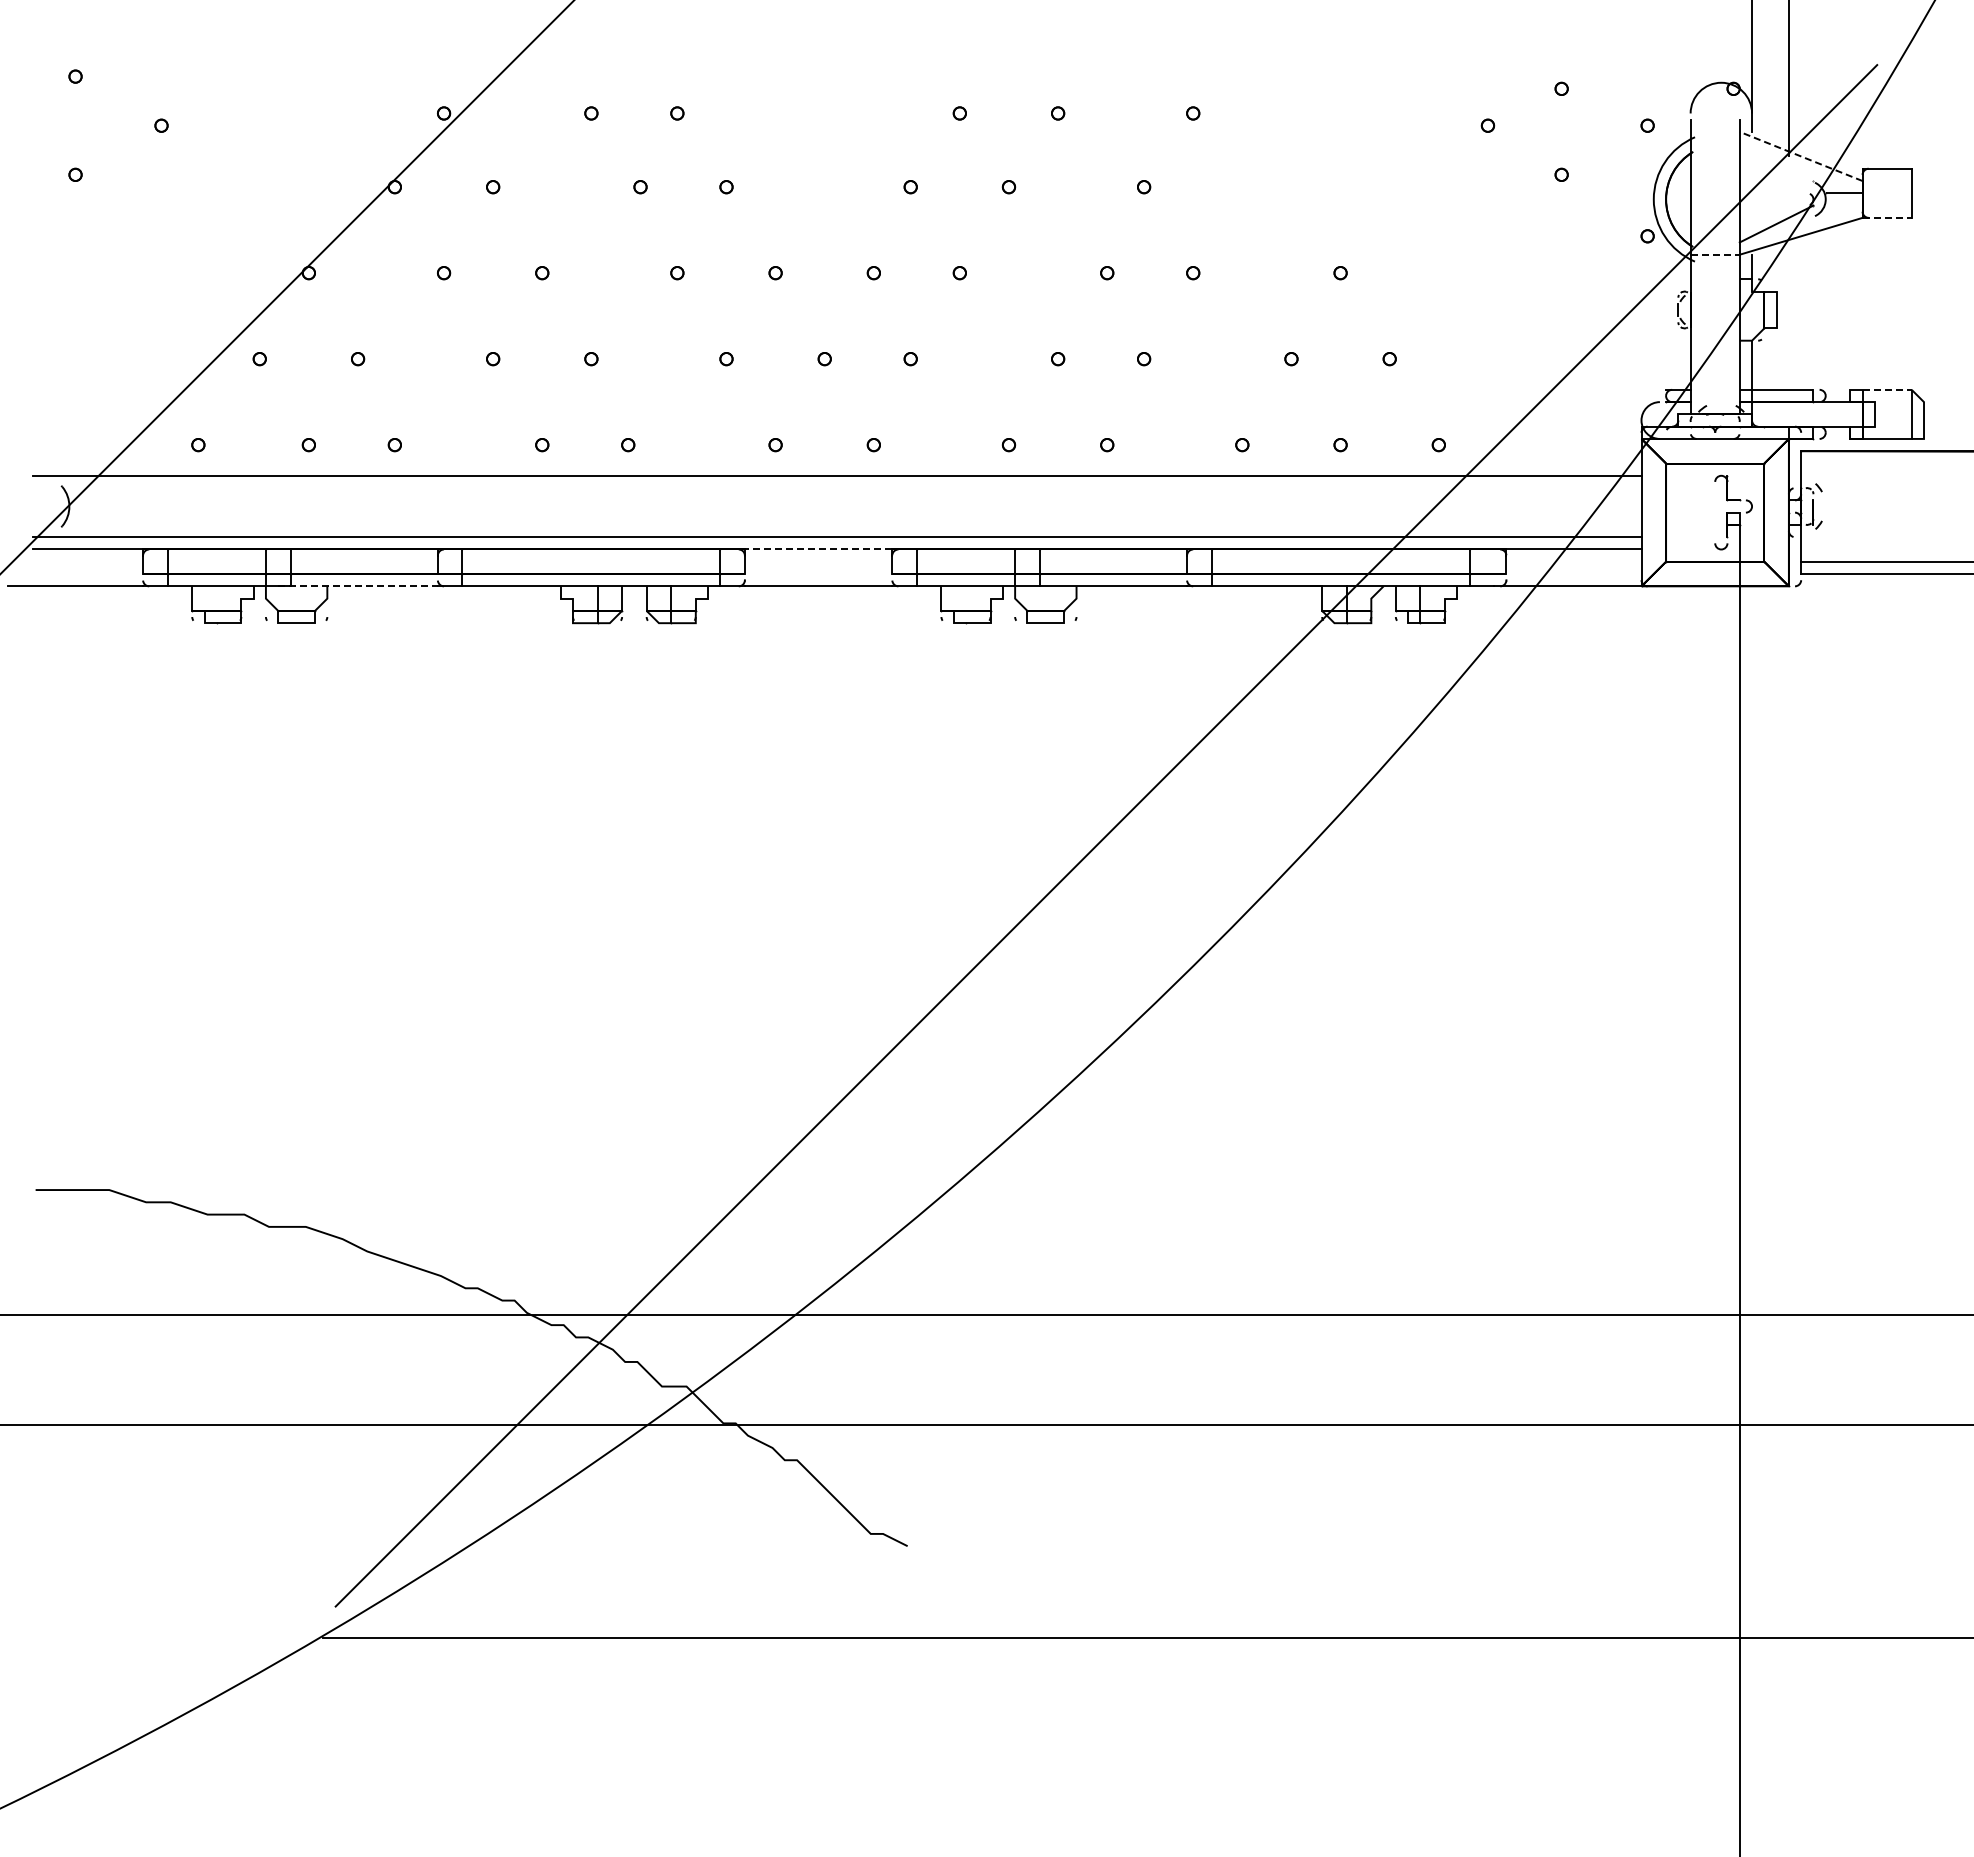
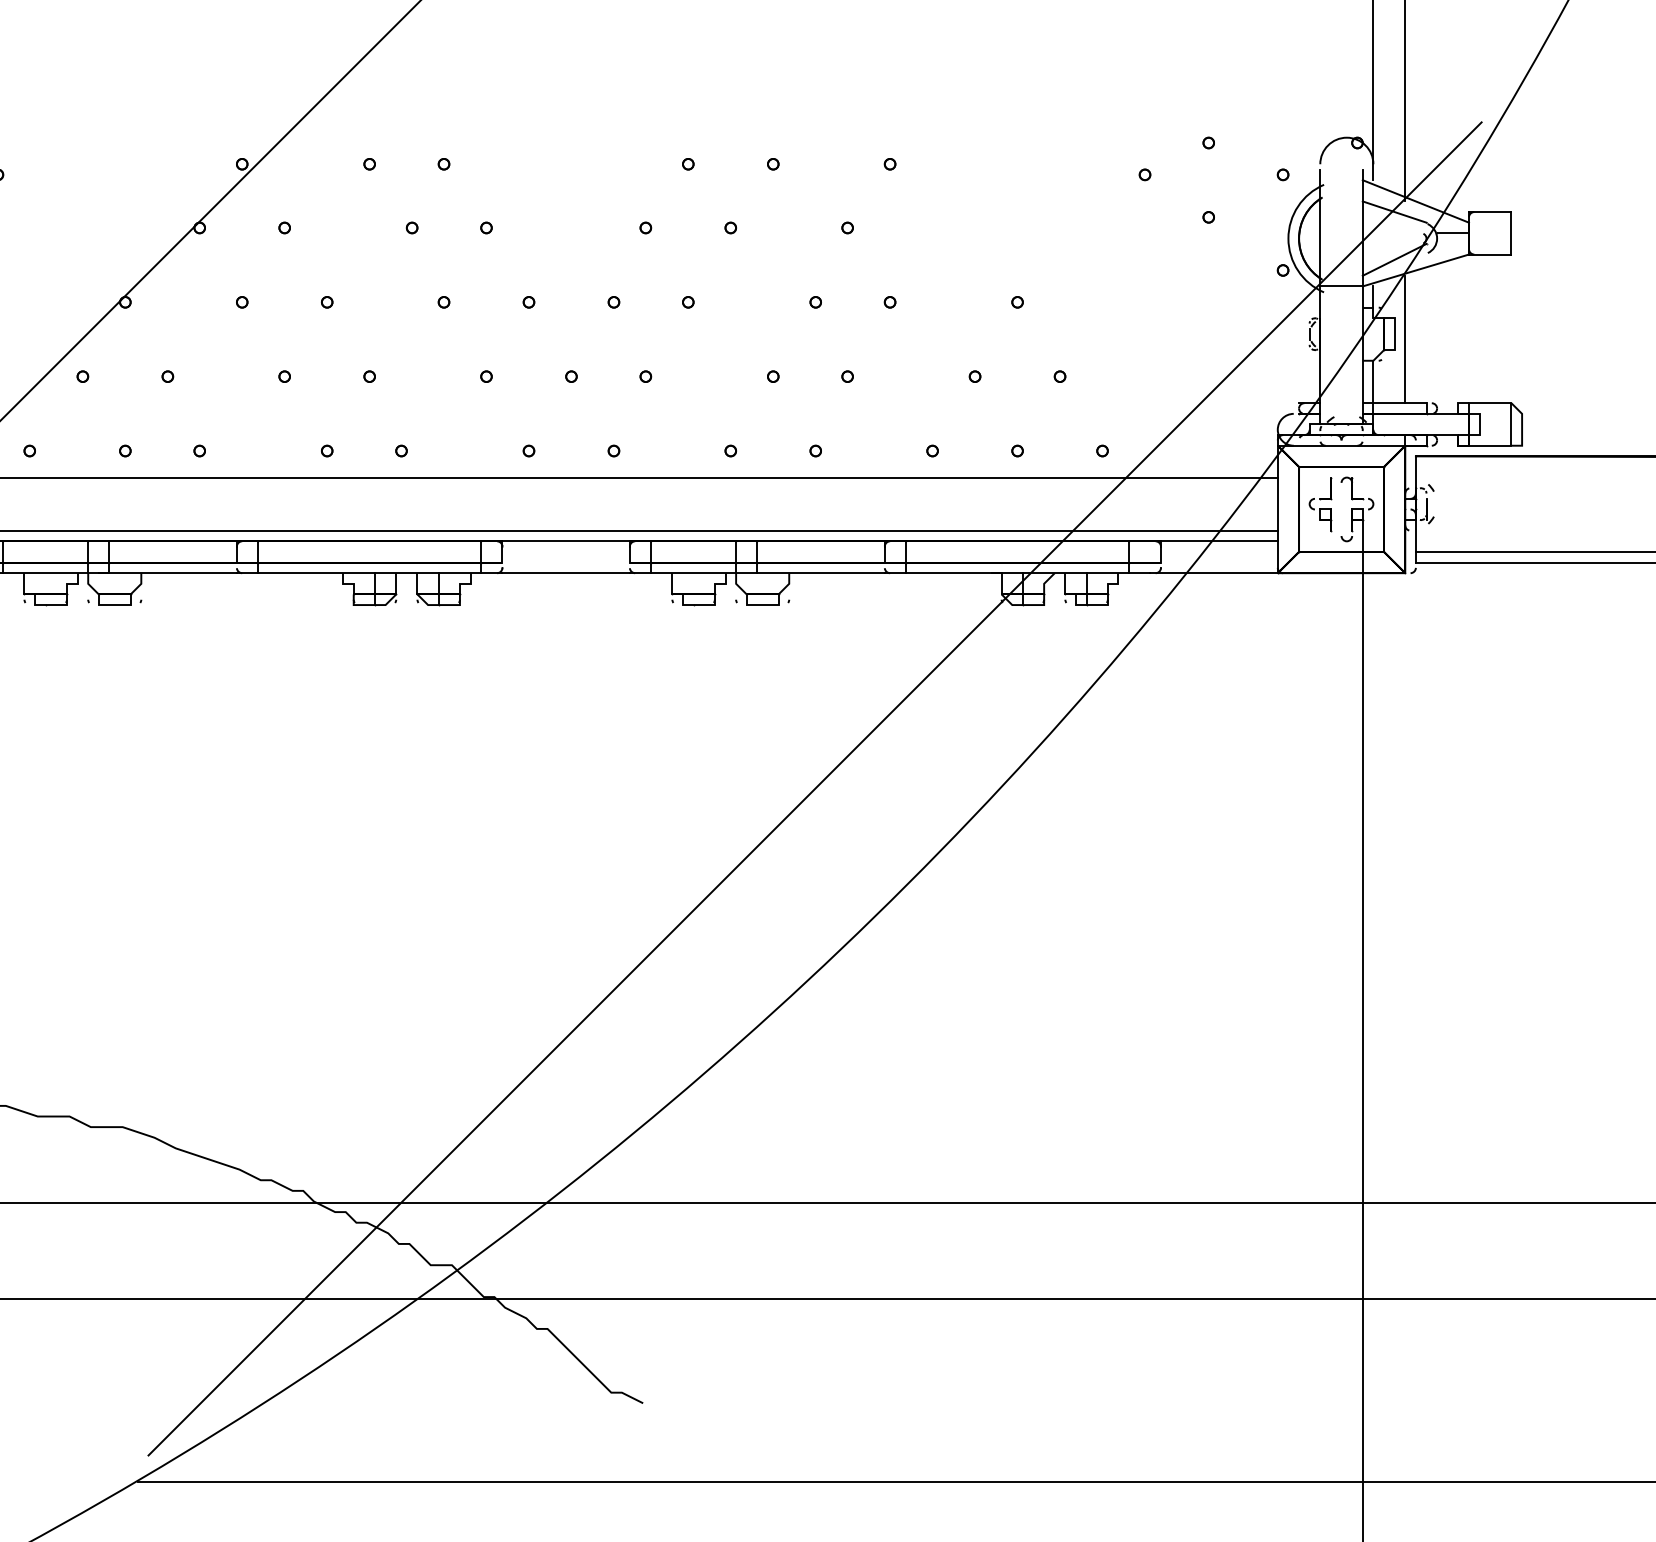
line: (1800, 156) -> (1415, 201), dashed -> solid
line: (1776, 168) -> (1394, 211), added
line: (1887, 217) -> (1490, 254), dashed -> solid
line: (1715, 254) -> (1341, 286), dashed -> solid
line: (1788, 315) -> (1404, 338), added
line: (1887, 389) -> (1490, 402), dashed -> solid
part: (1690, 506) -> (1320, 504), added
line: (818, 549) -> (566, 541), dashed -> solid
line: (358, 586) -> (168, 573), dashed -> solid

